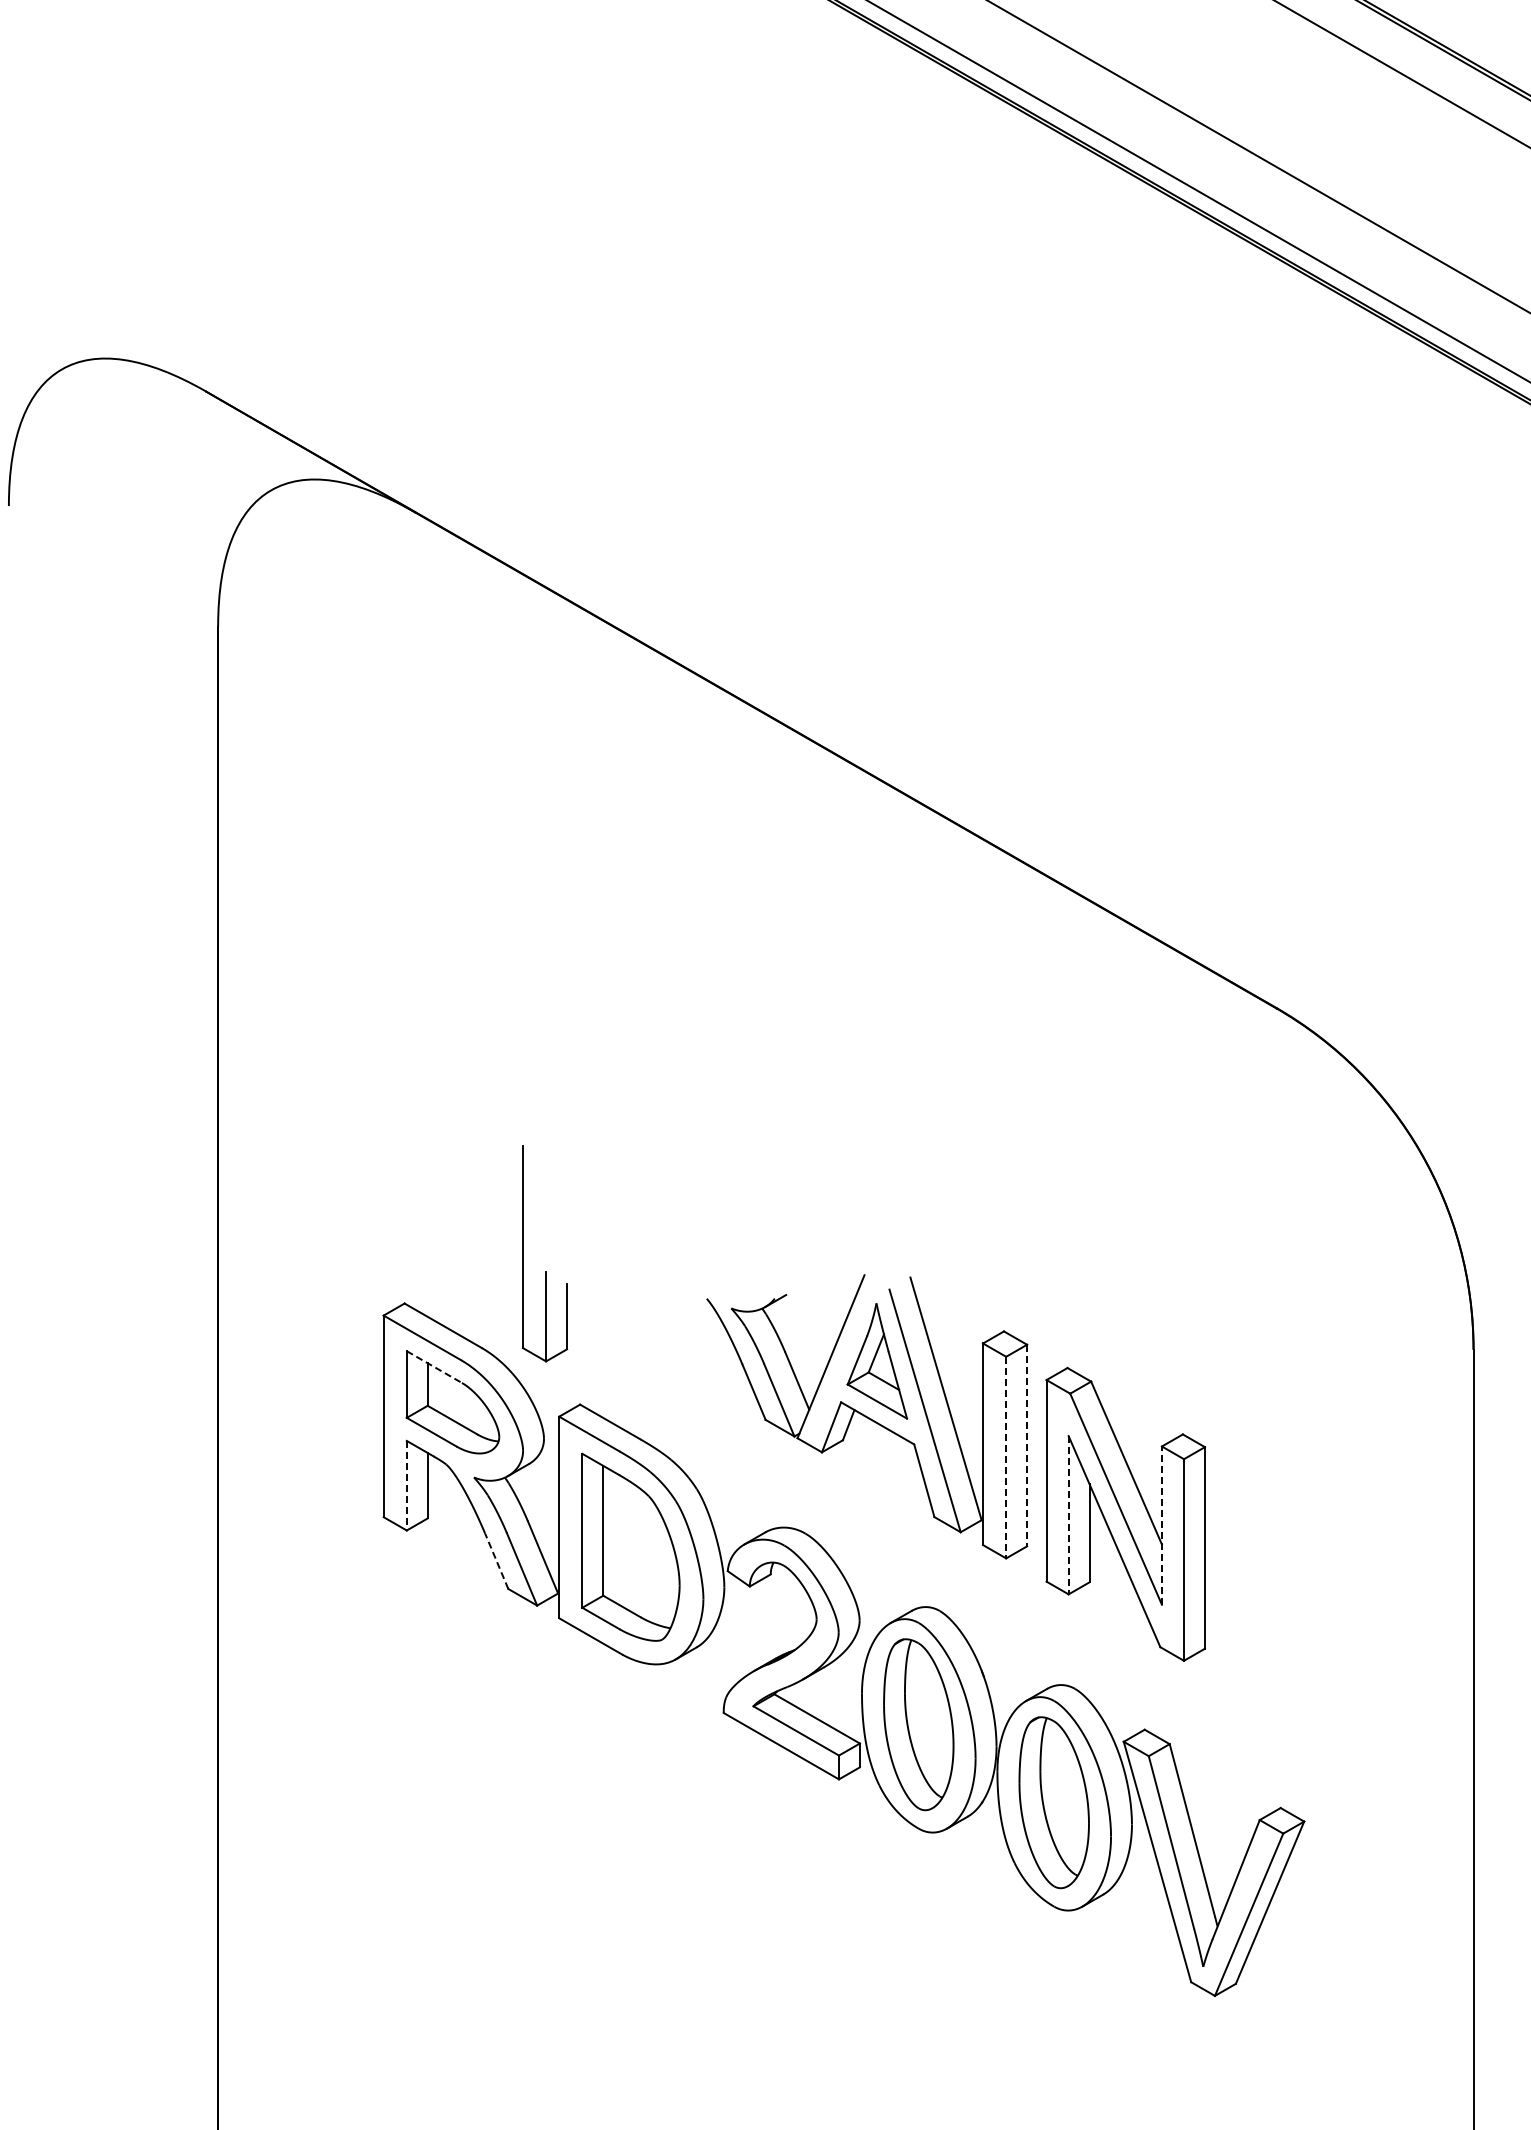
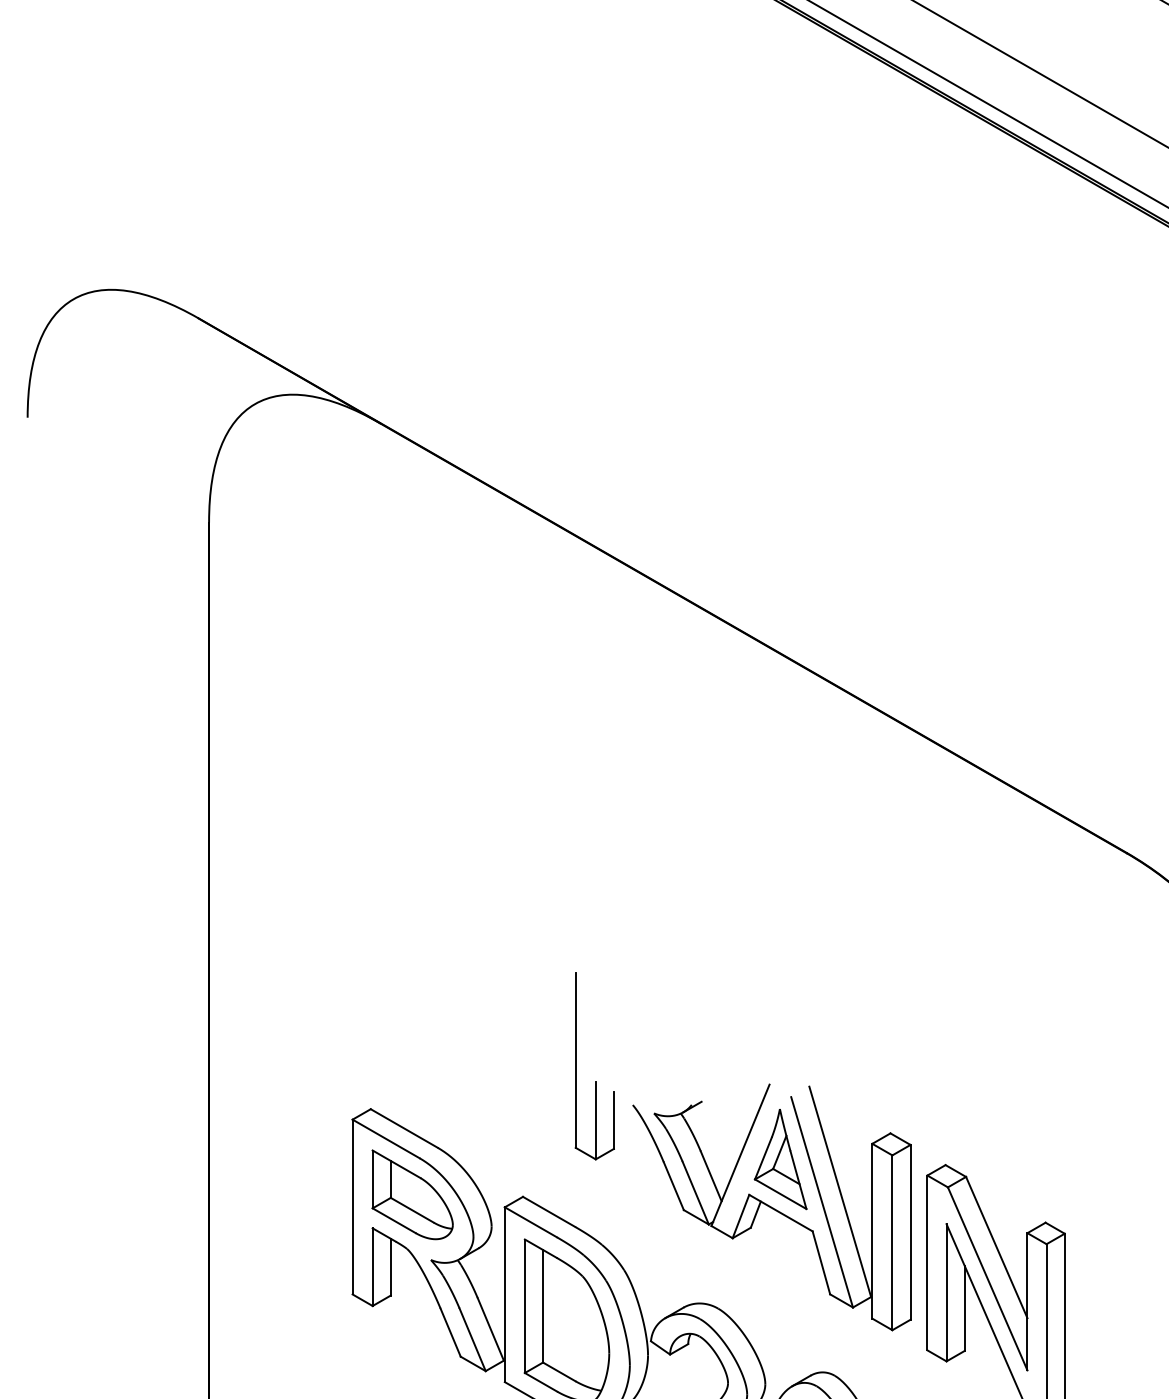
part: (545, 1271) -> (595, 1081), moved
line: (434, 1367) -> (396, 1164), dashed -> solid
line: (1027, 1445) -> (910, 1232), dashed -> solid
line: (1006, 1457) -> (892, 1242), dashed -> solid
line: (406, 1485) -> (372, 1266), dashed -> solid
line: (1068, 1515) -> (946, 1292), dashed -> solid
line: (1161, 1525) -> (1027, 1301), dashed -> solid
line: (496, 1561) -> (450, 1332), dashed -> solid

